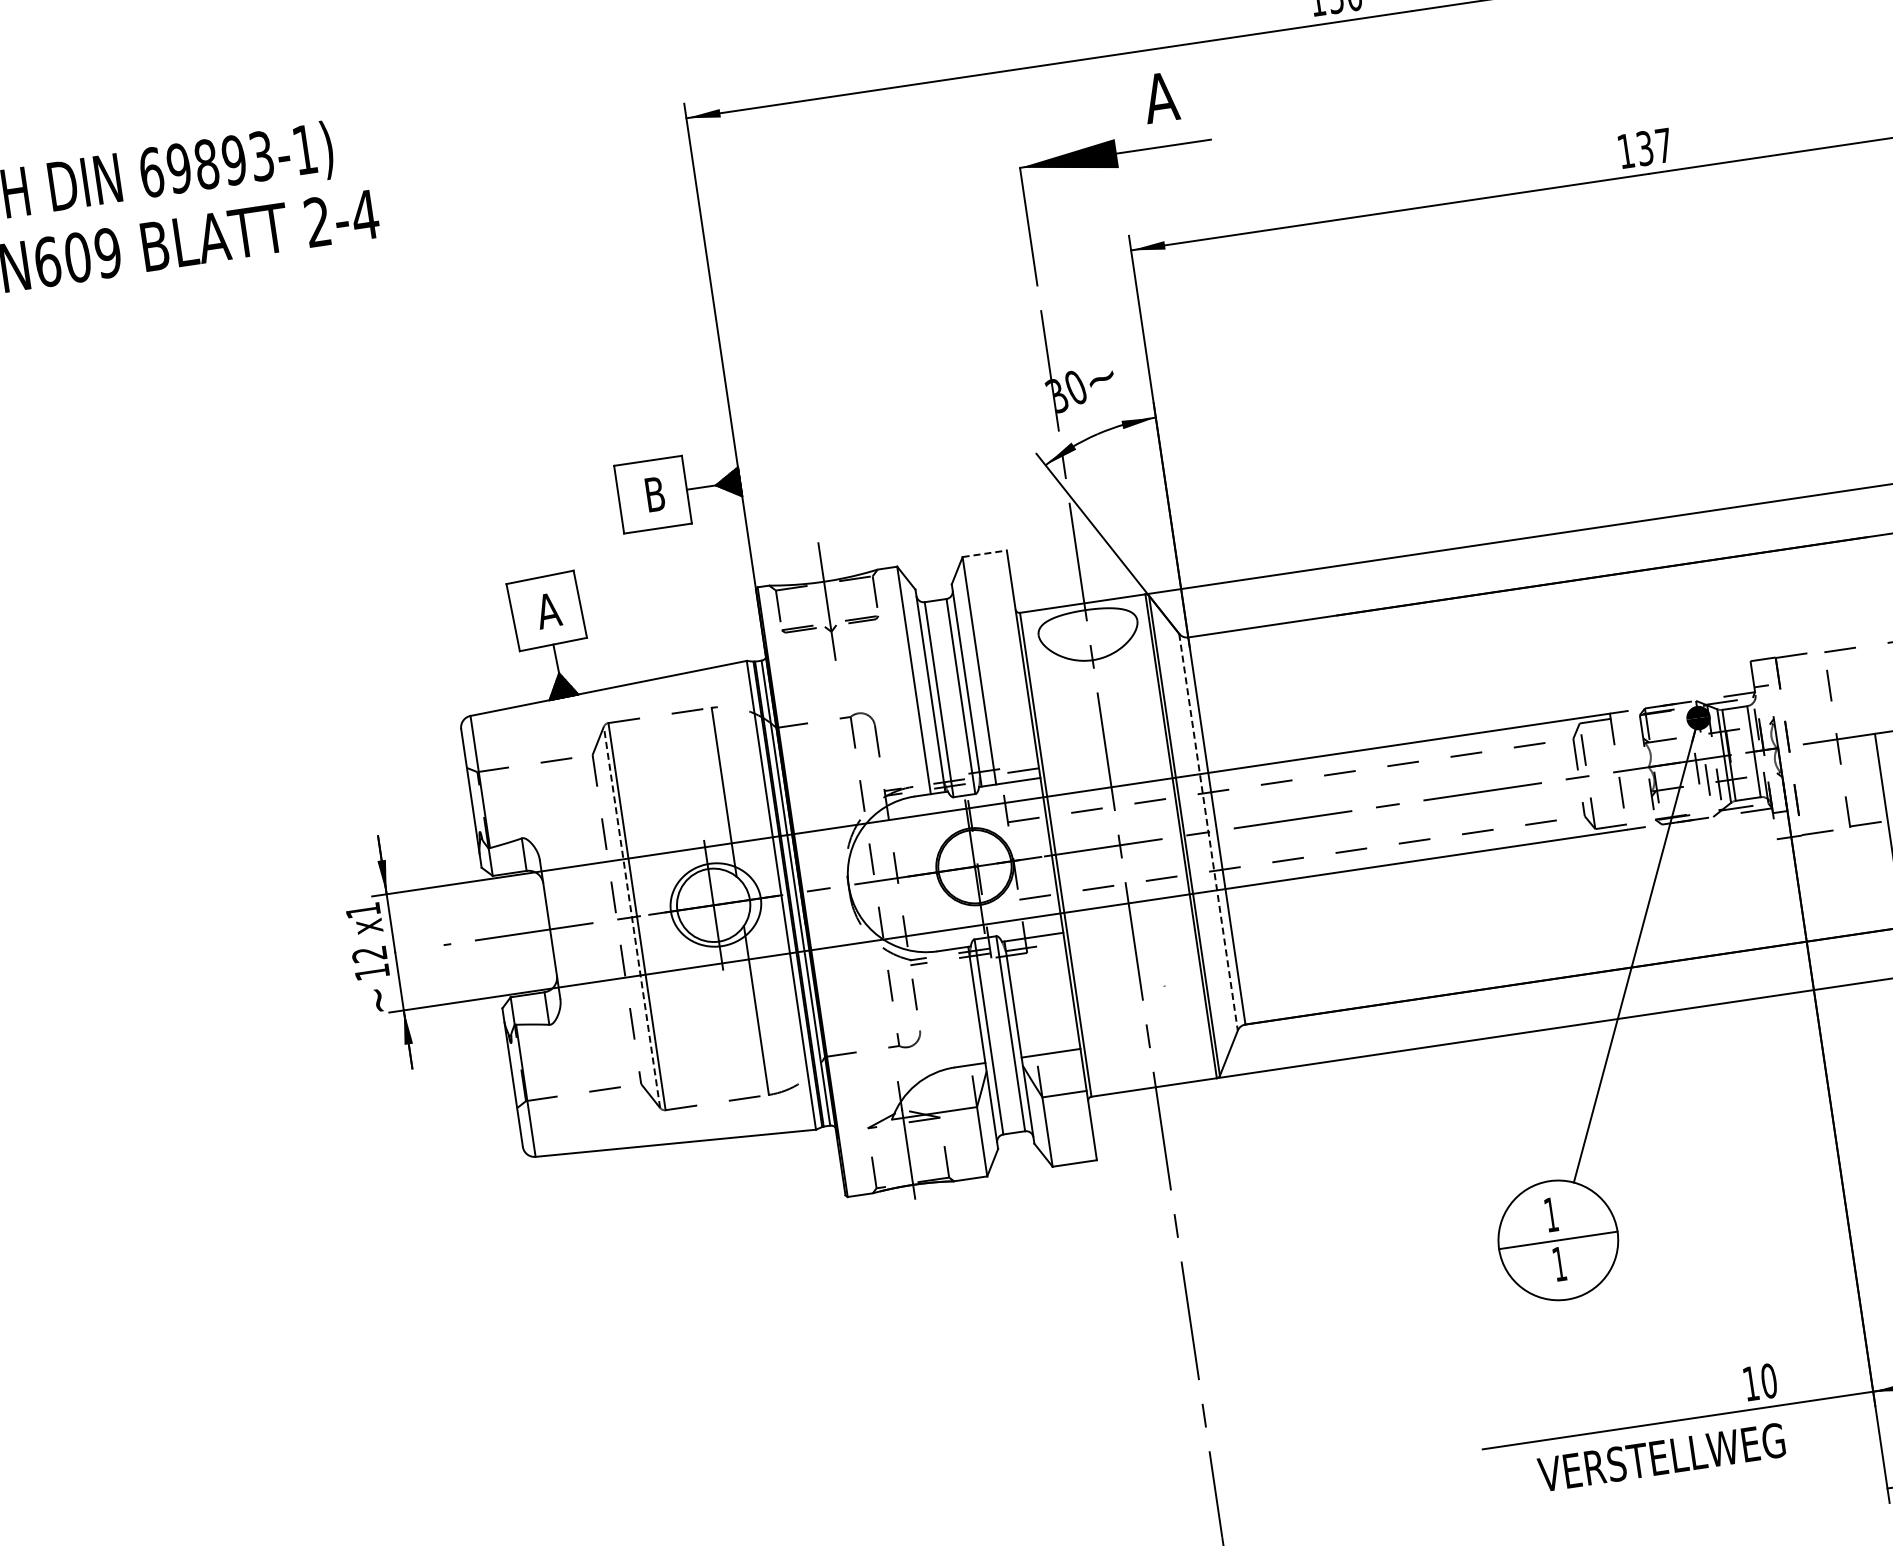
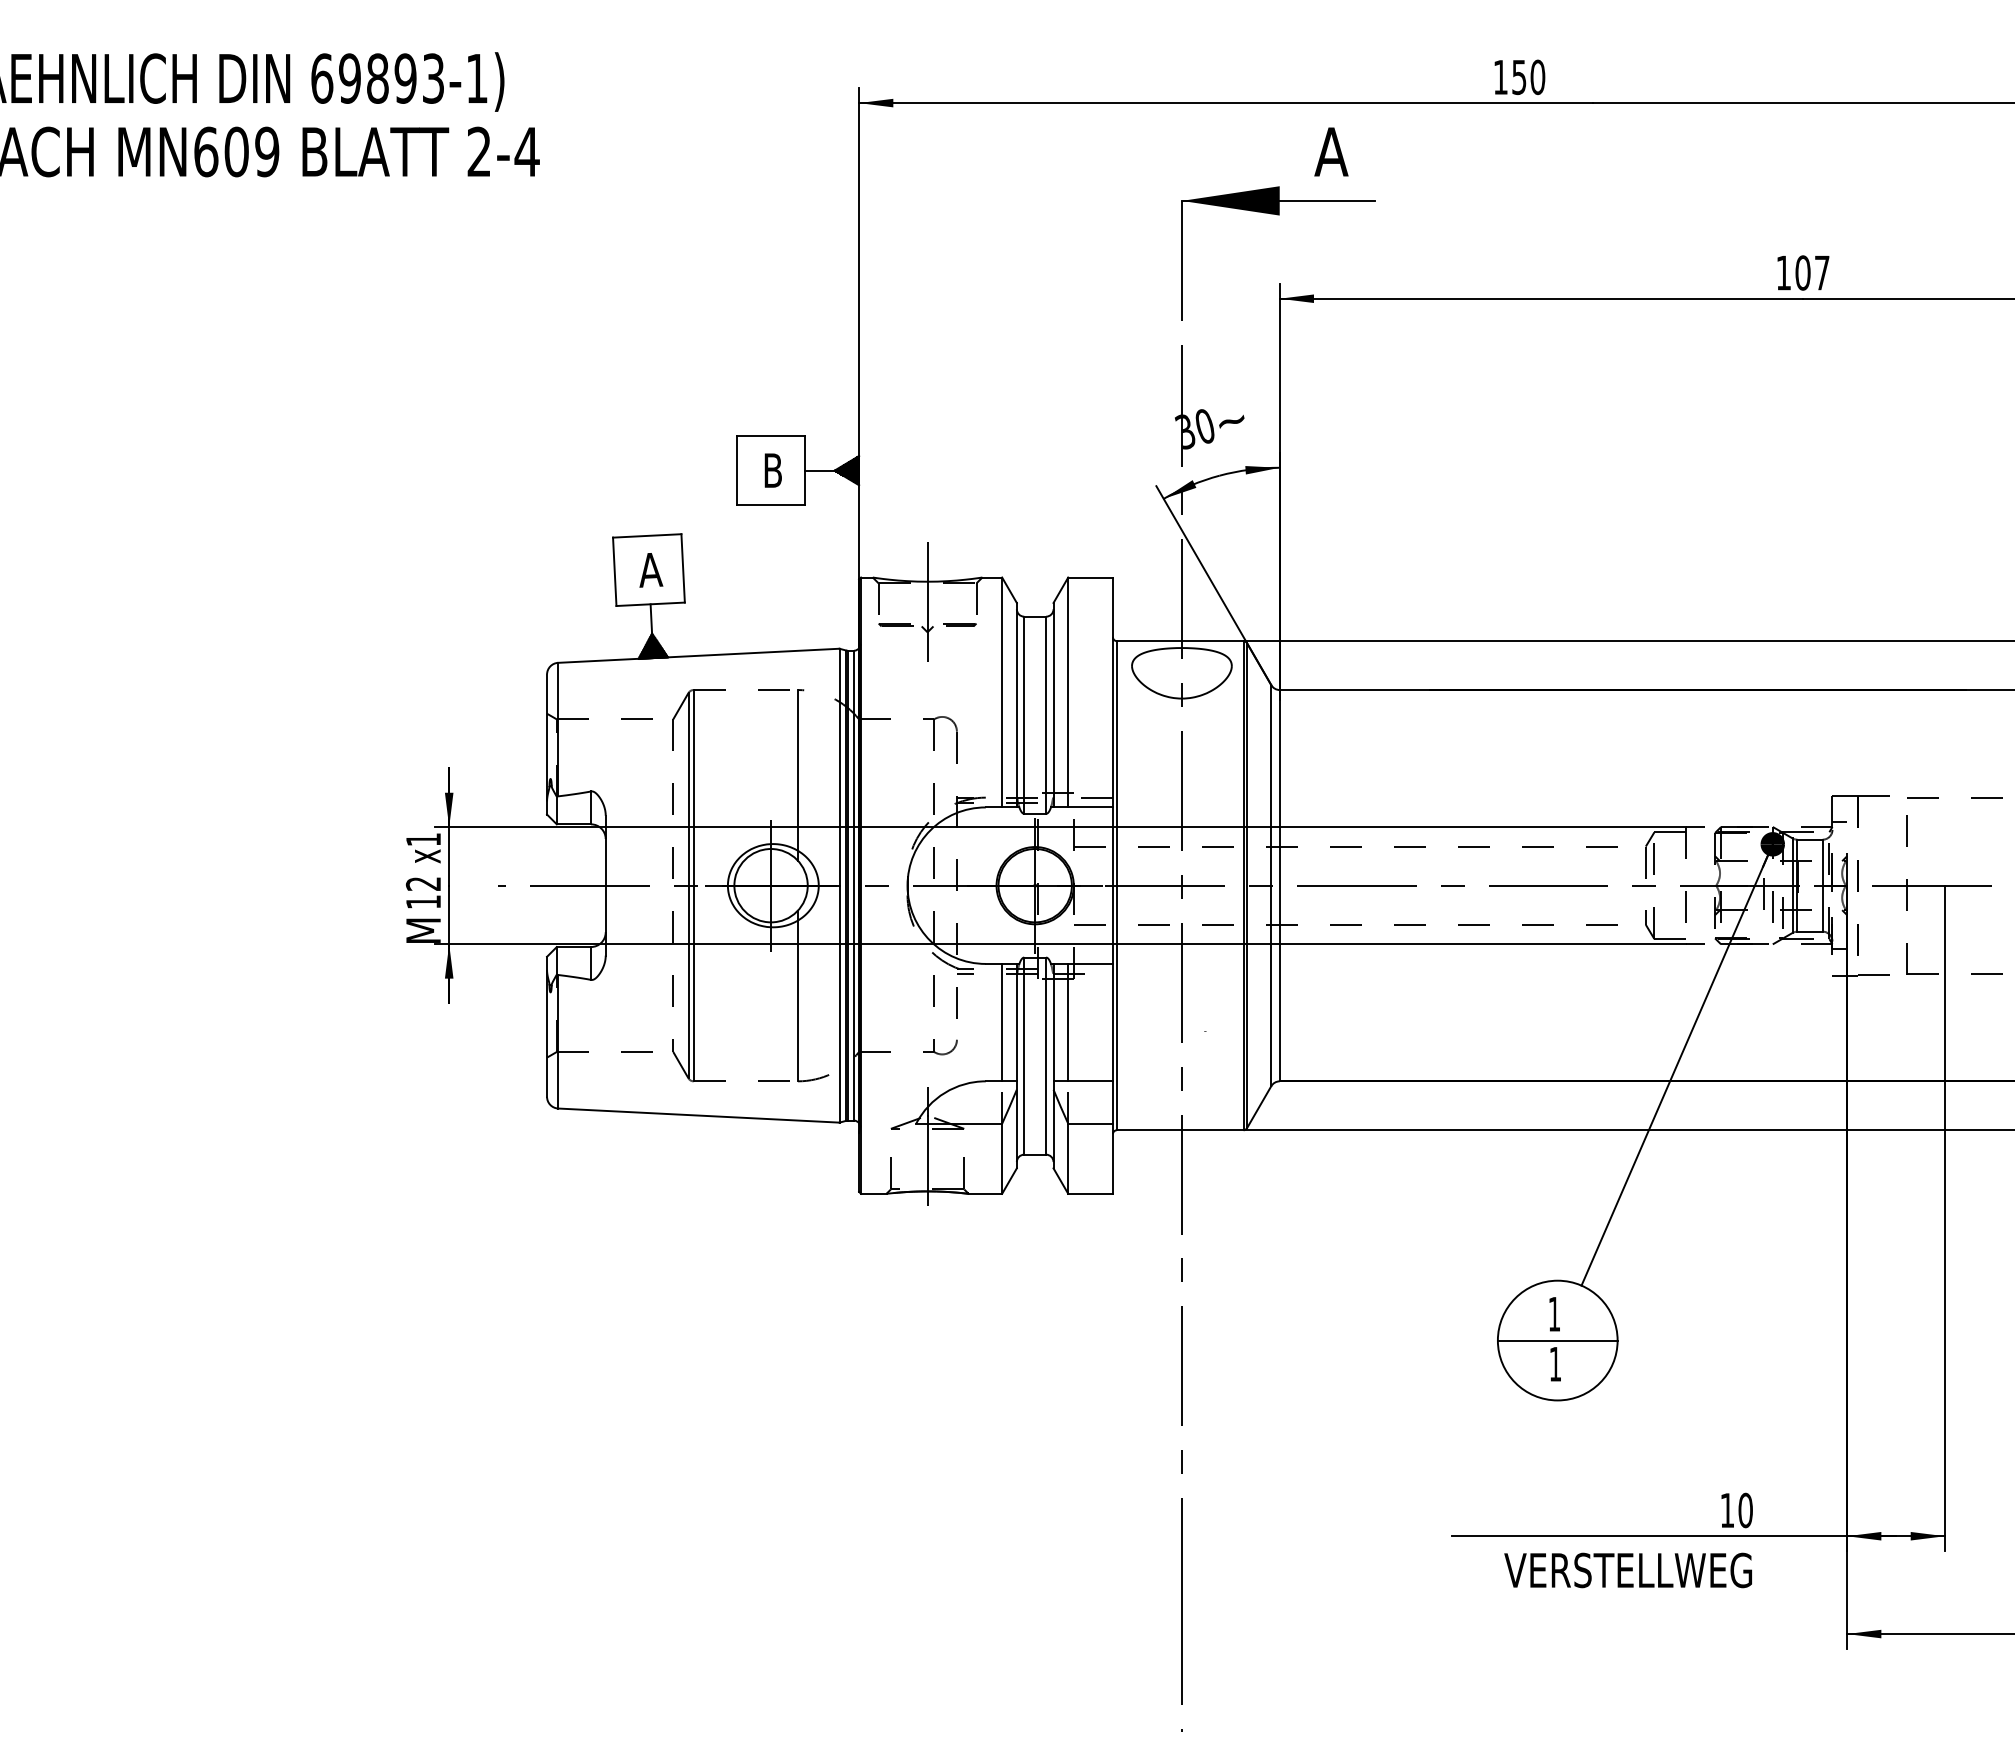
text: (1644, 148) -> (1802, 272), 137 -> 107
line: (985, 553) -> (1091, 577), dashed -> solid
line: (1208, 832) -> (1271, 885), dashed -> solid
line: (631, 917) -> (688, 885), dashed -> solid
line: (1027, 997) -> (1068, 1022), added
text: (376, 1000) -> (423, 930), ~ -> M
line: (962, 1006) -> (1002, 1022), added

